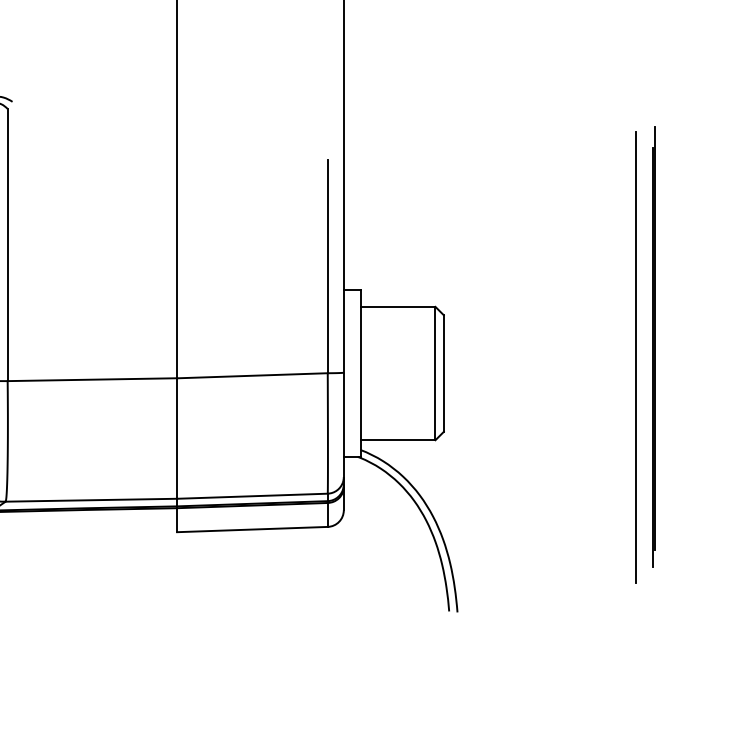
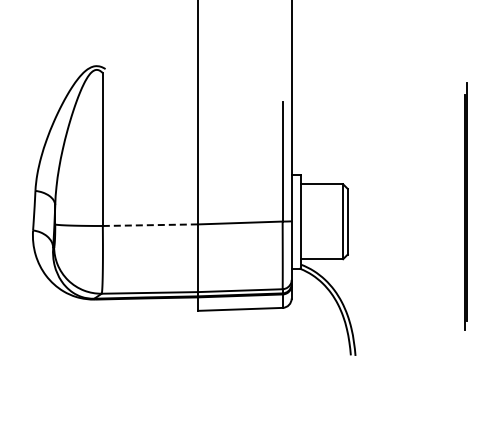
line: (635, 357) -> (455, 212), removed
line: (92, 380) -> (150, 225), solid -> dashed

